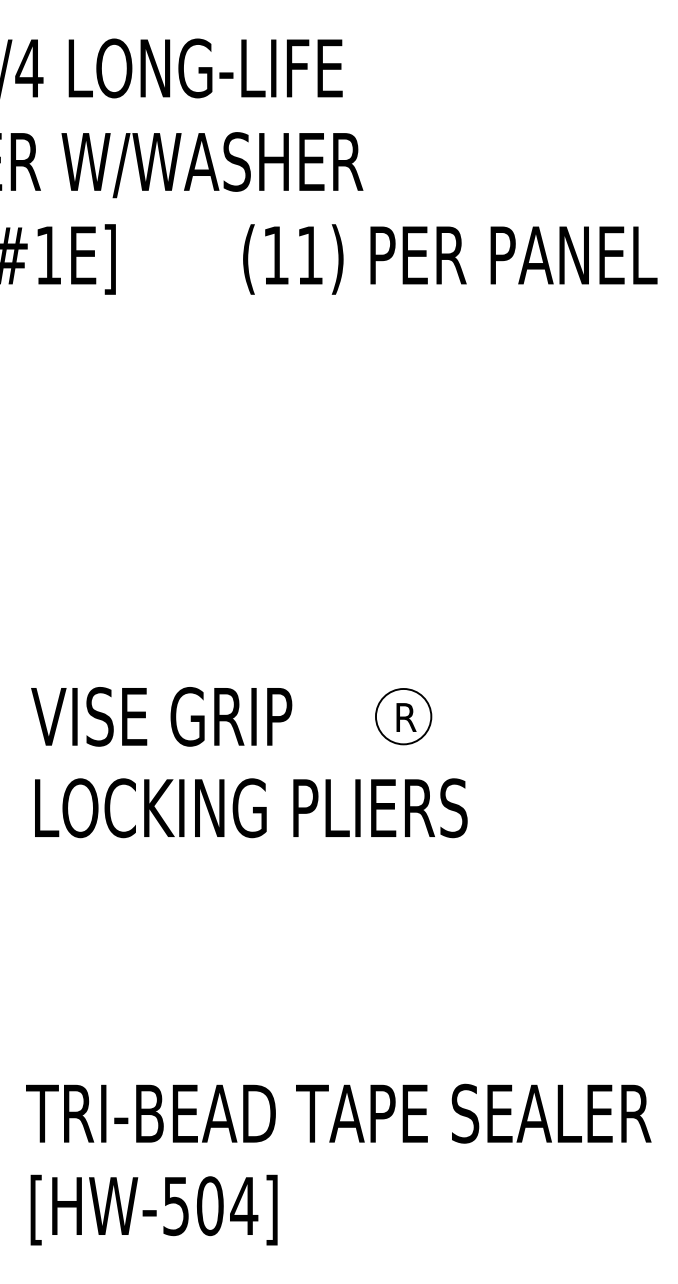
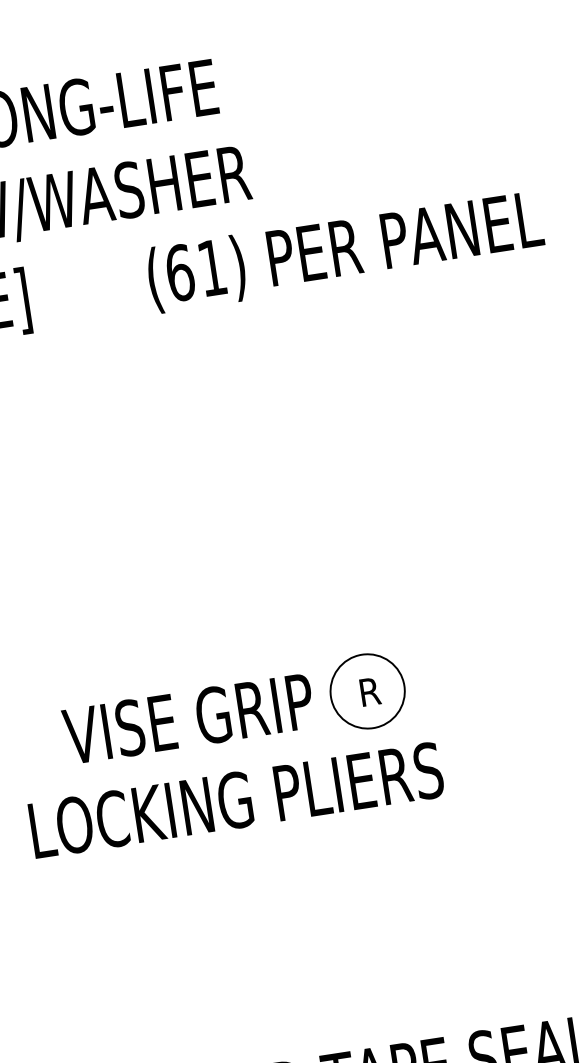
text: (276, 255) -> (180, 272), (11) -> (61)
text: (161, 716) -> (188, 718), moved
circle: (403, 716) -> (367, 691), size x1.4

